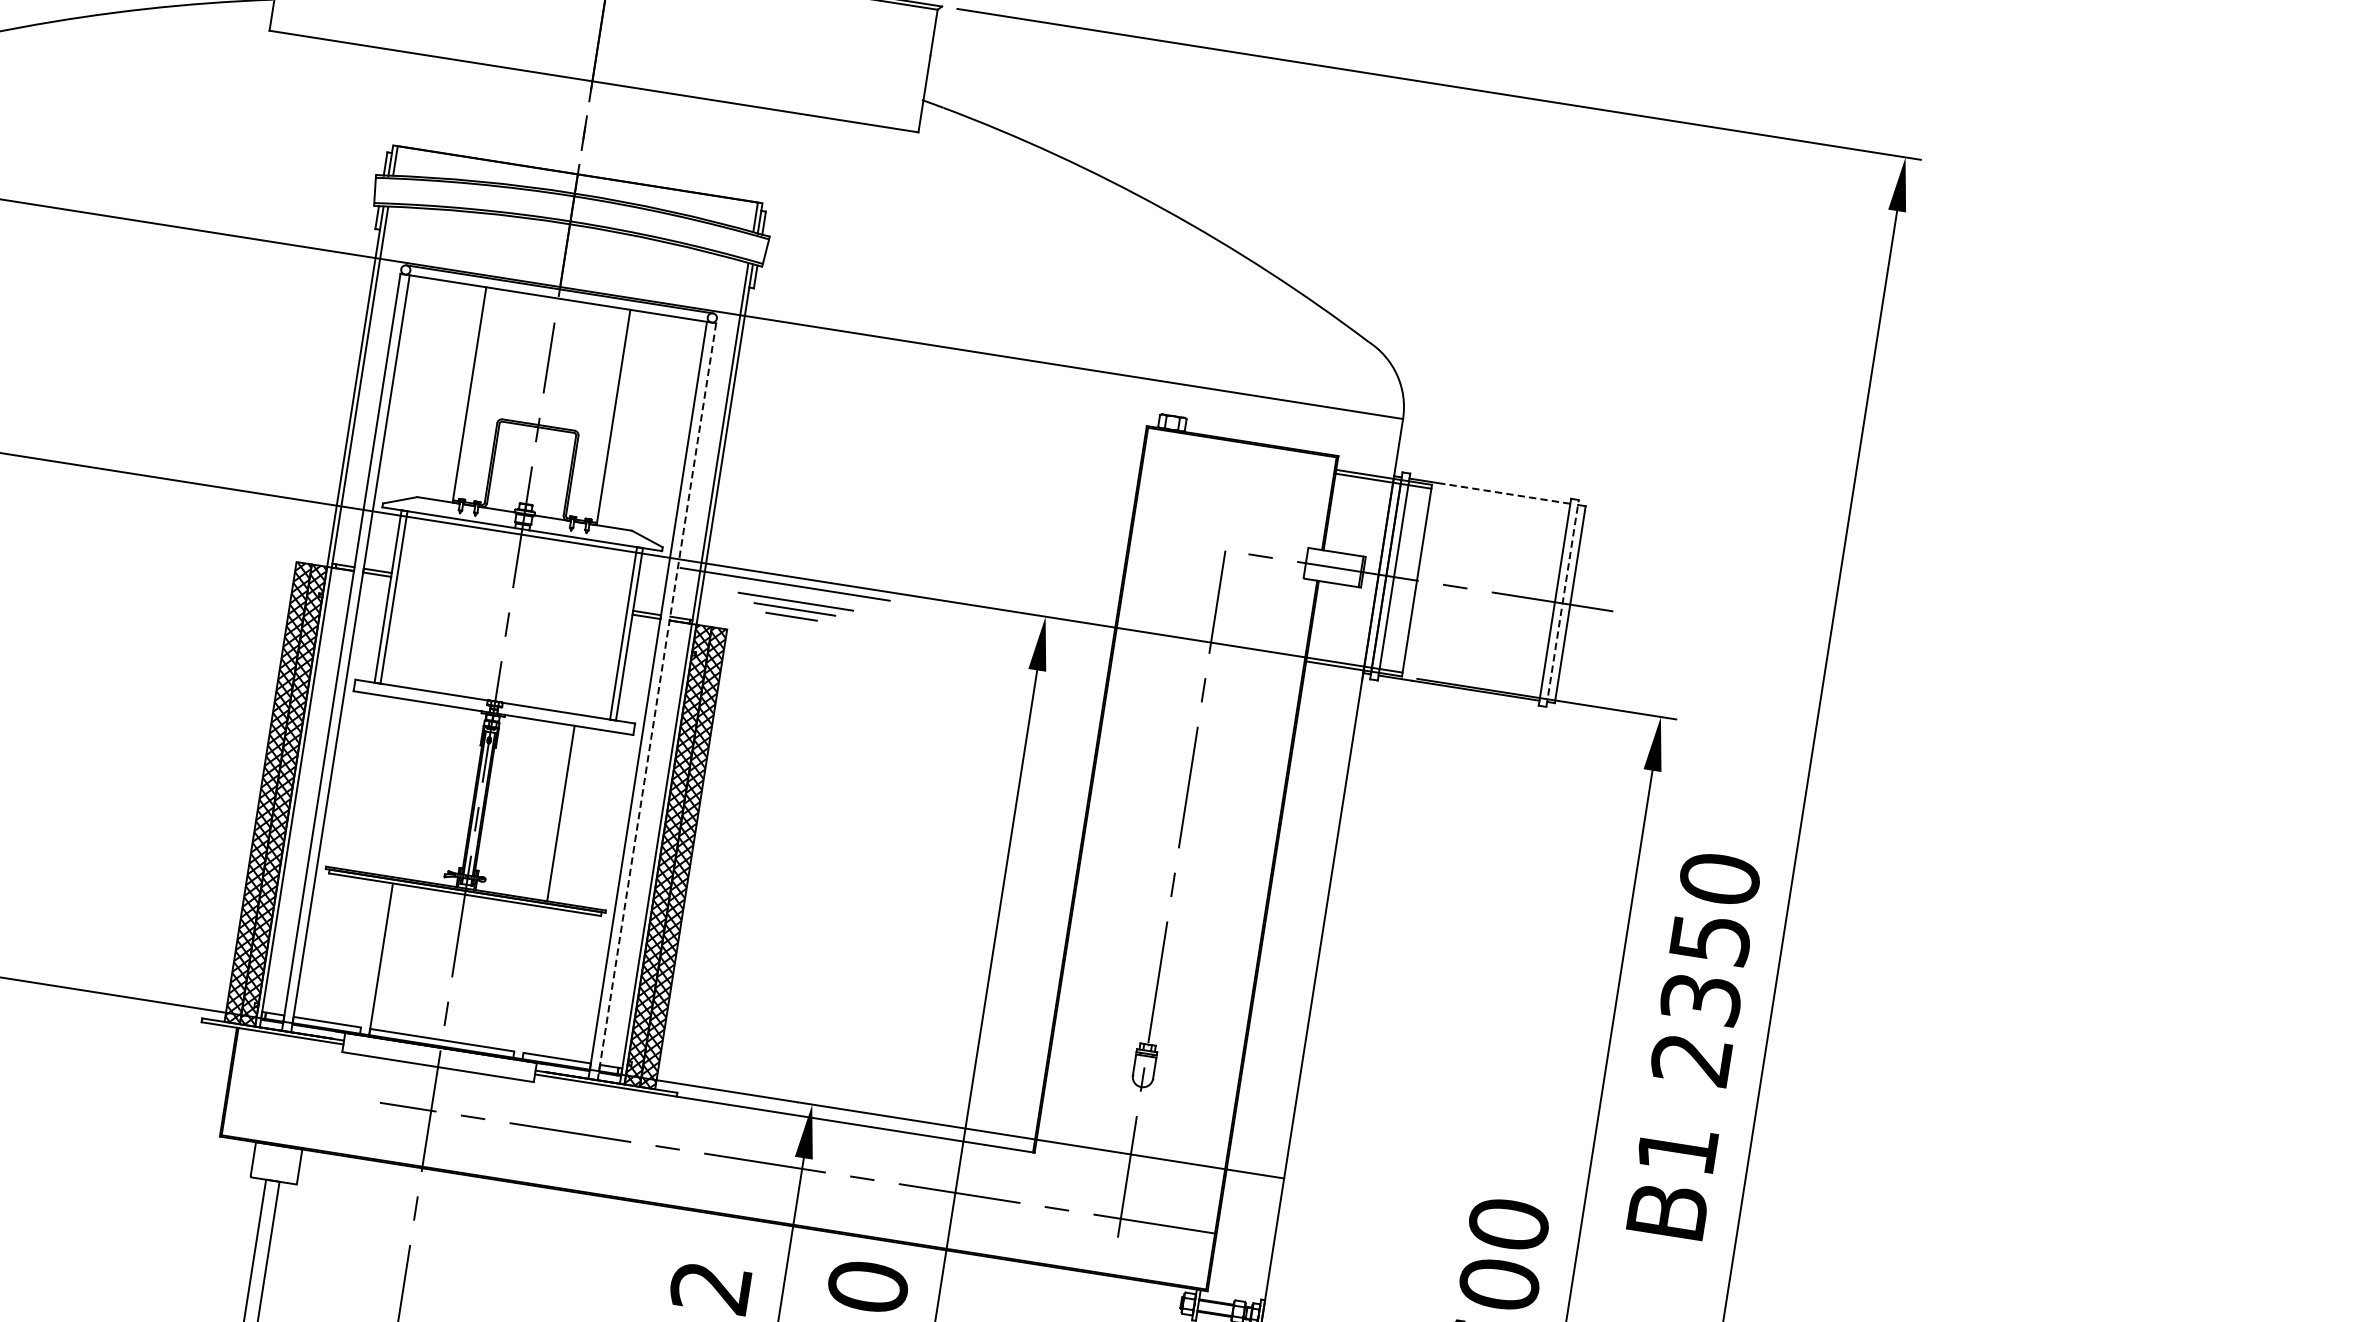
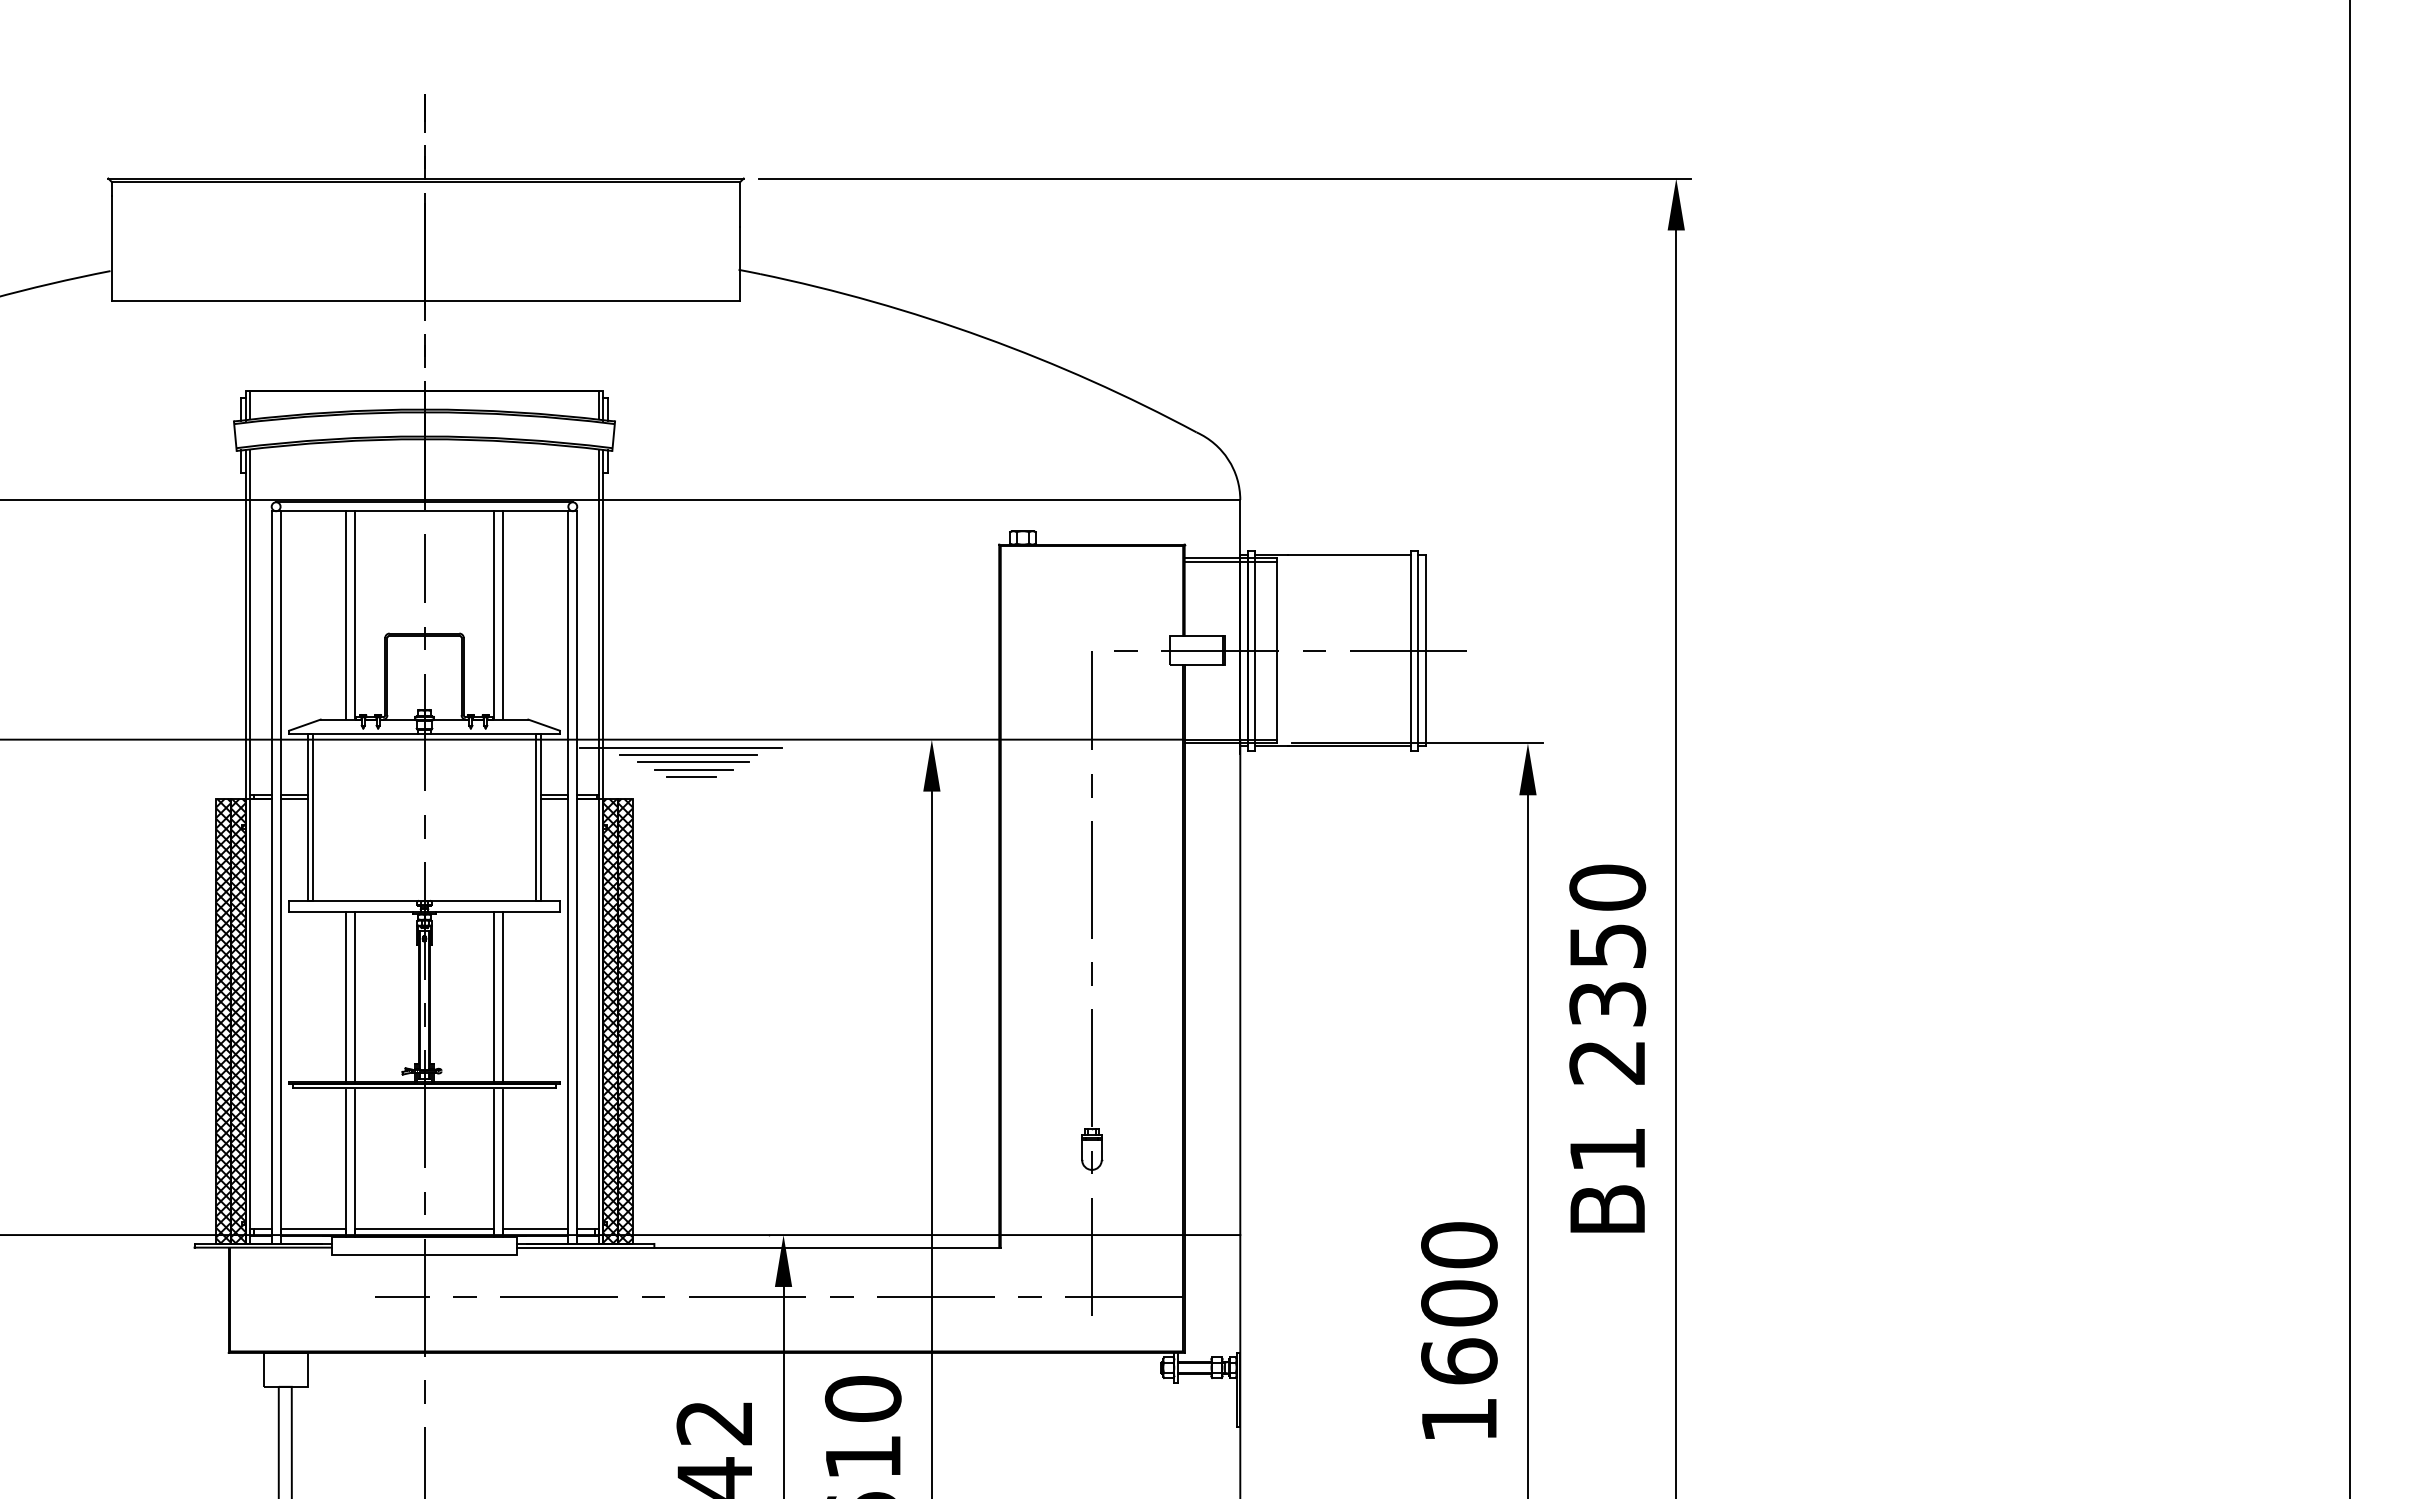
line: (460, 392) -> (345, 614), added
line: (623, 418) -> (503, 614), added
line: (1506, 494) -> (1349, 555), dashed -> solid
line: (790, 593) -> (687, 755), added
line: (1562, 603) -> (1418, 650), dashed -> solid
line: (657, 702) -> (577, 878), dashed -> solid
line: (398, 788) -> (345, 997), added
line: (407, 789) -> (354, 997), added
line: (552, 812) -> (494, 997), added
line: (371, 958) -> (345, 1162), added
line: (525, 982) -> (494, 1162), added
line: (534, 984) -> (503, 1162), added

